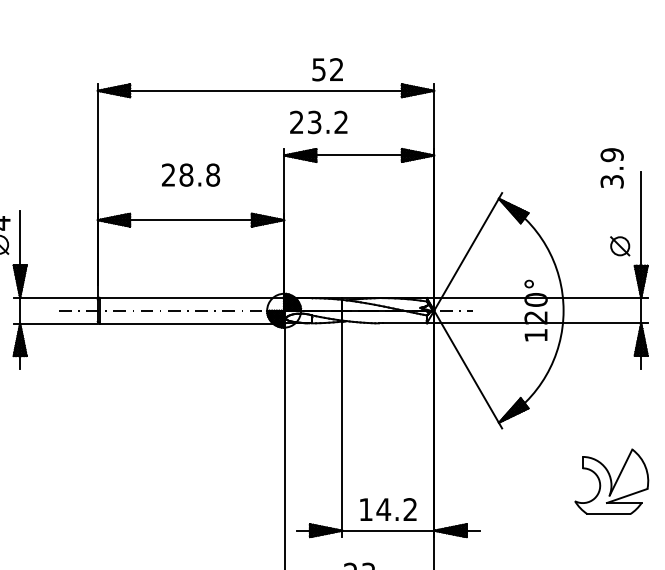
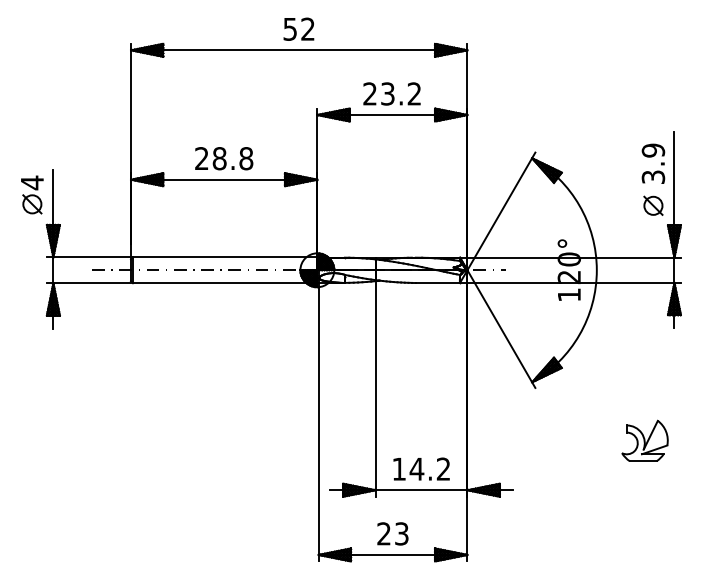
text: (327, 68) -> (298, 28), moved
text: (318, 121) -> (391, 93), moved
text: (612, 167) -> (653, 163), moved
text: (191, 174) -> (224, 158), moved
part: (611, 480) -> (644, 440), size x0.62

